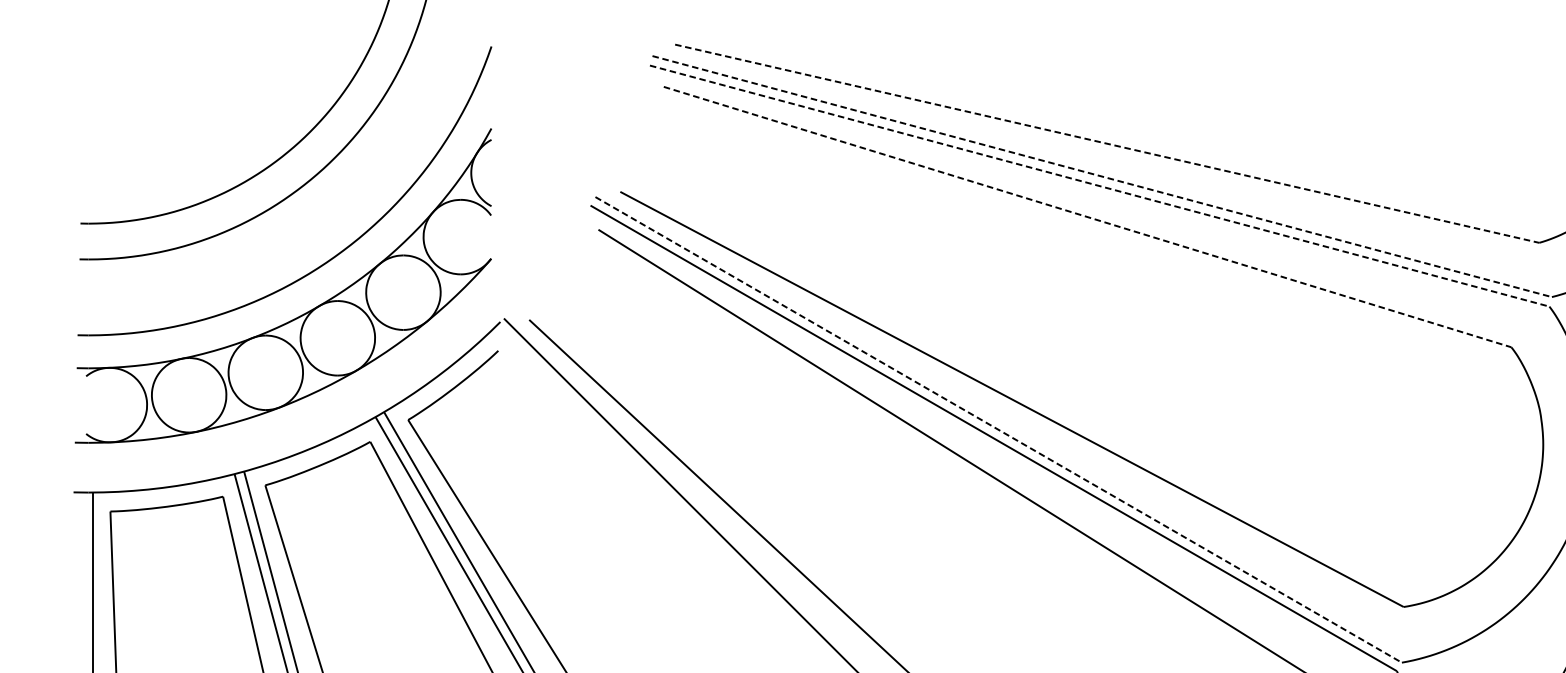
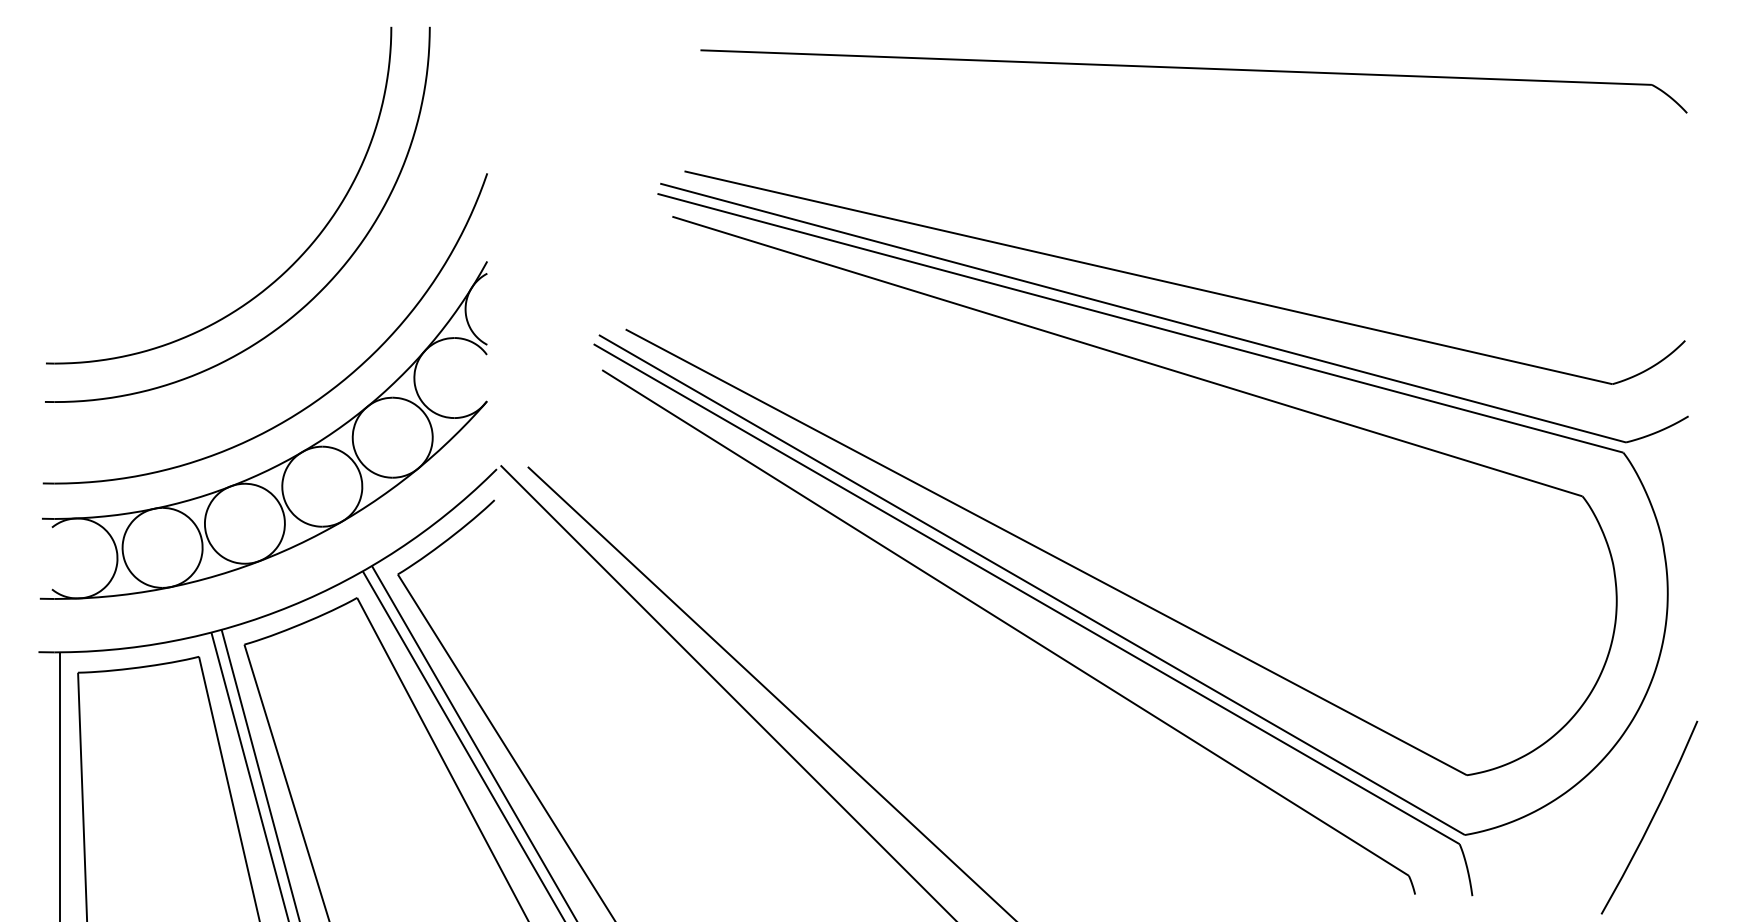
line: (1107, 143) -> (1148, 277), dashed -> solid
line: (1102, 177) -> (1143, 313), dashed -> solid
line: (1099, 186) -> (1140, 323), dashed -> solid
line: (1087, 217) -> (1127, 356), dashed -> solid
line: (998, 430) -> (1031, 585), dashed -> solid

